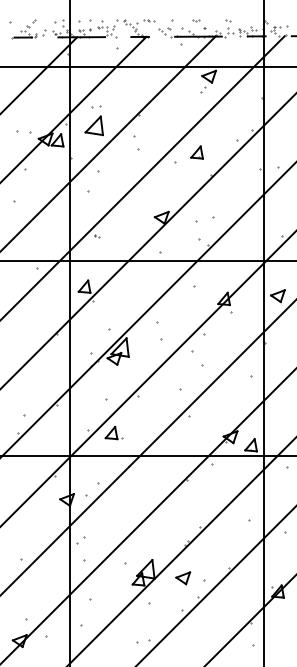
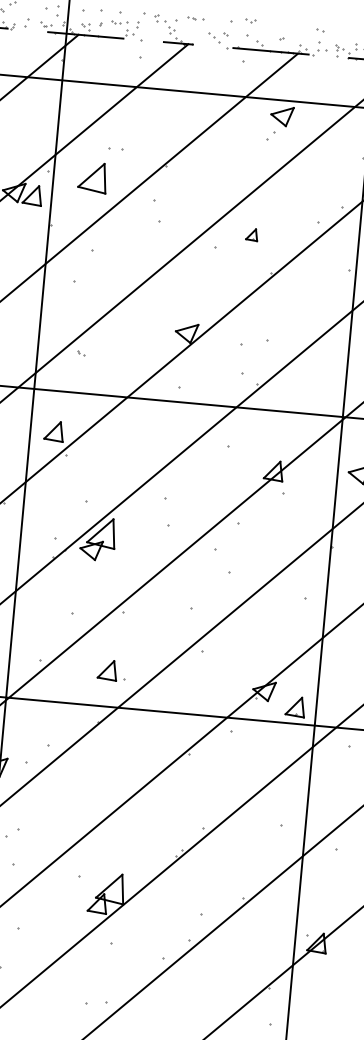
part: (196, 20) -> (251, 20), moved
part: (96, 106) -> (116, 148), moved
part: (196, 152) -> (251, 234), size x0.6
part: (113, 432) -> (110, 669), moved
part: (183, 578) -> (169, 908), removed

